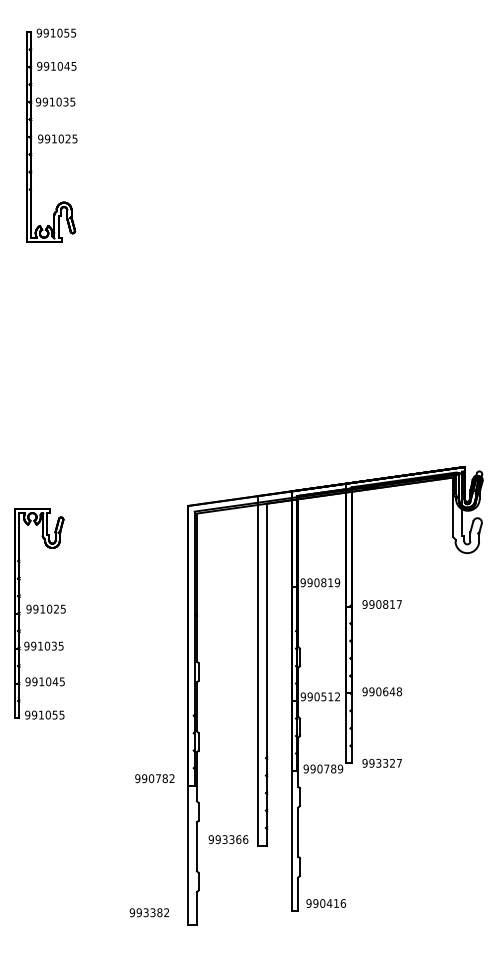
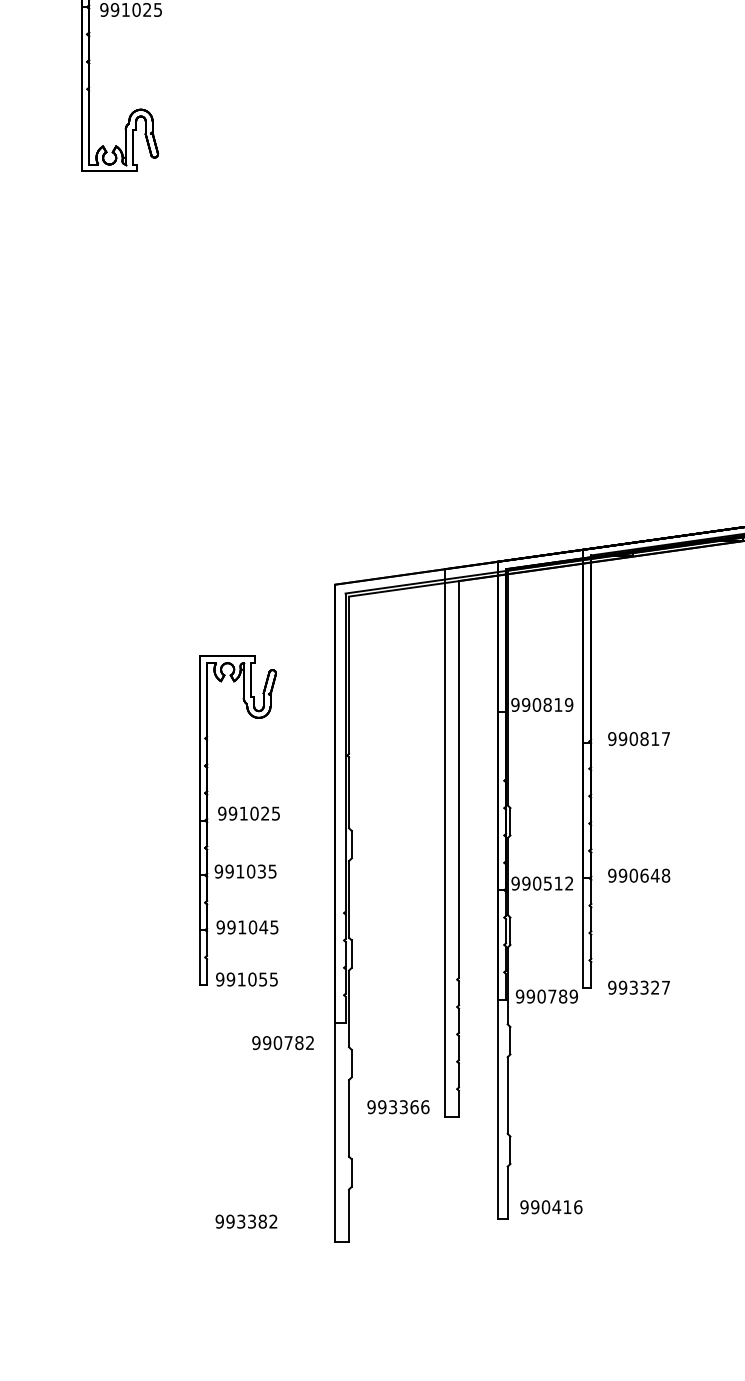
part: (39, 613) -> (238, 820), moved
text: (154, 778) -> (282, 1042), moved
text: (148, 912) -> (244, 1221), moved

